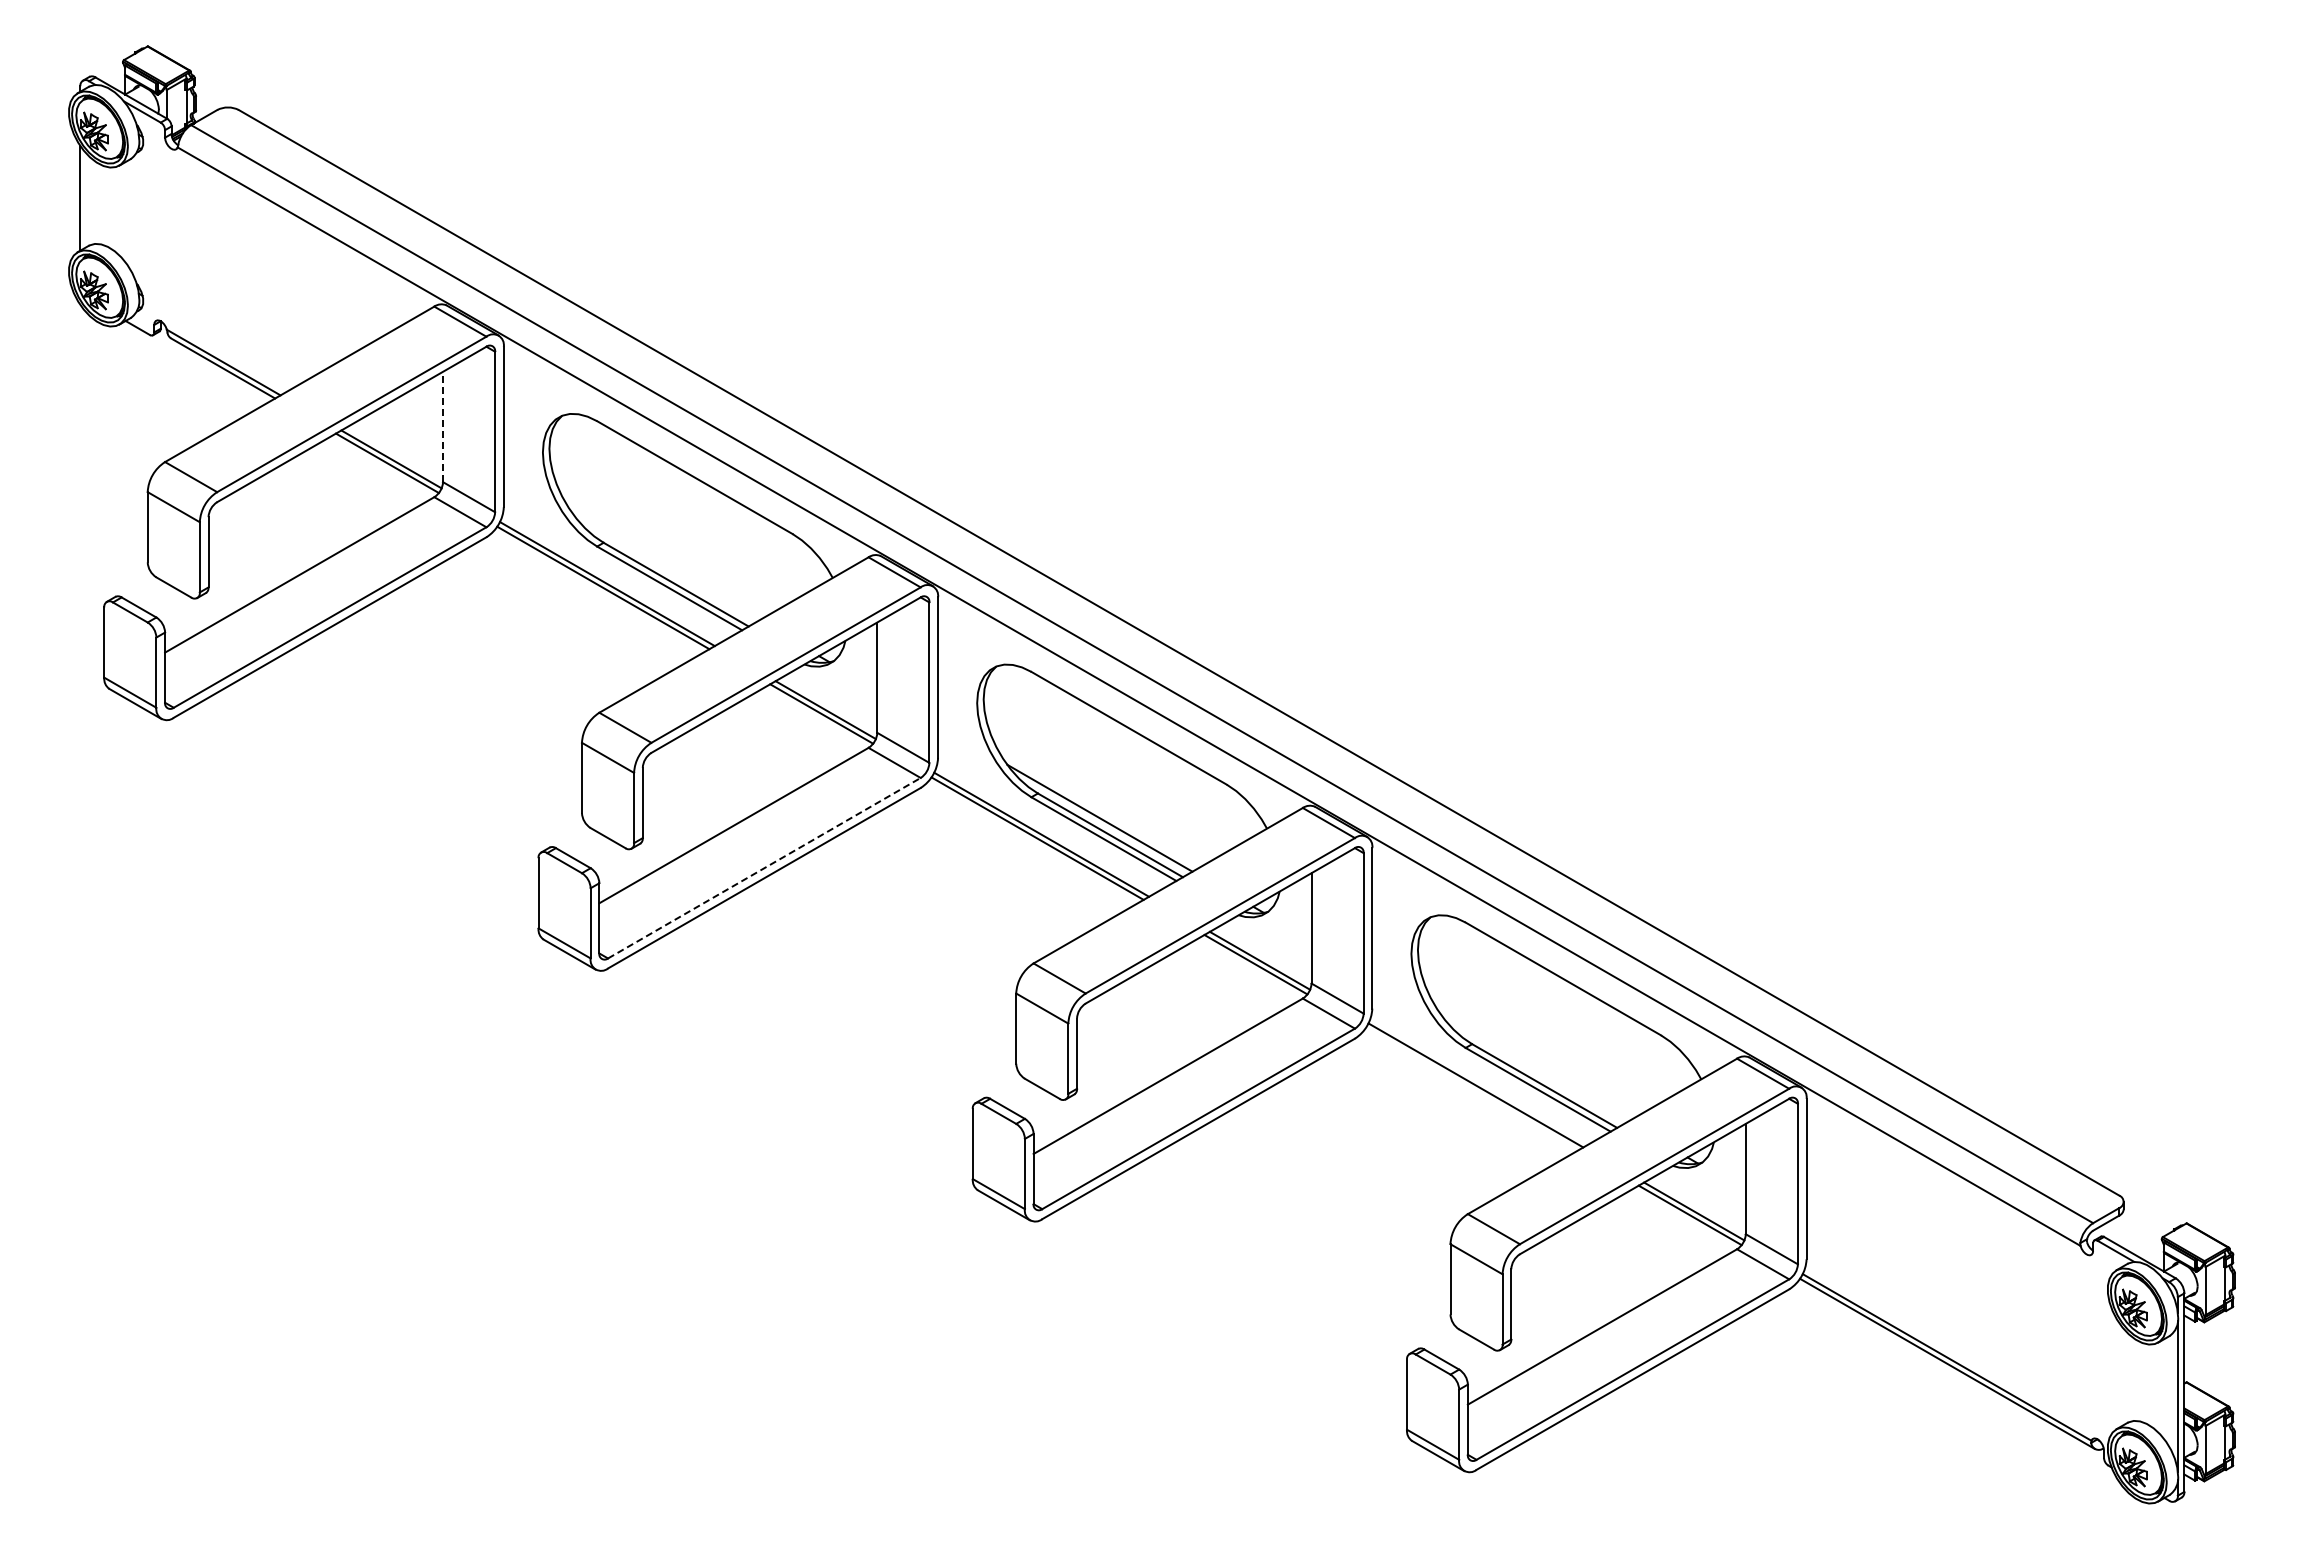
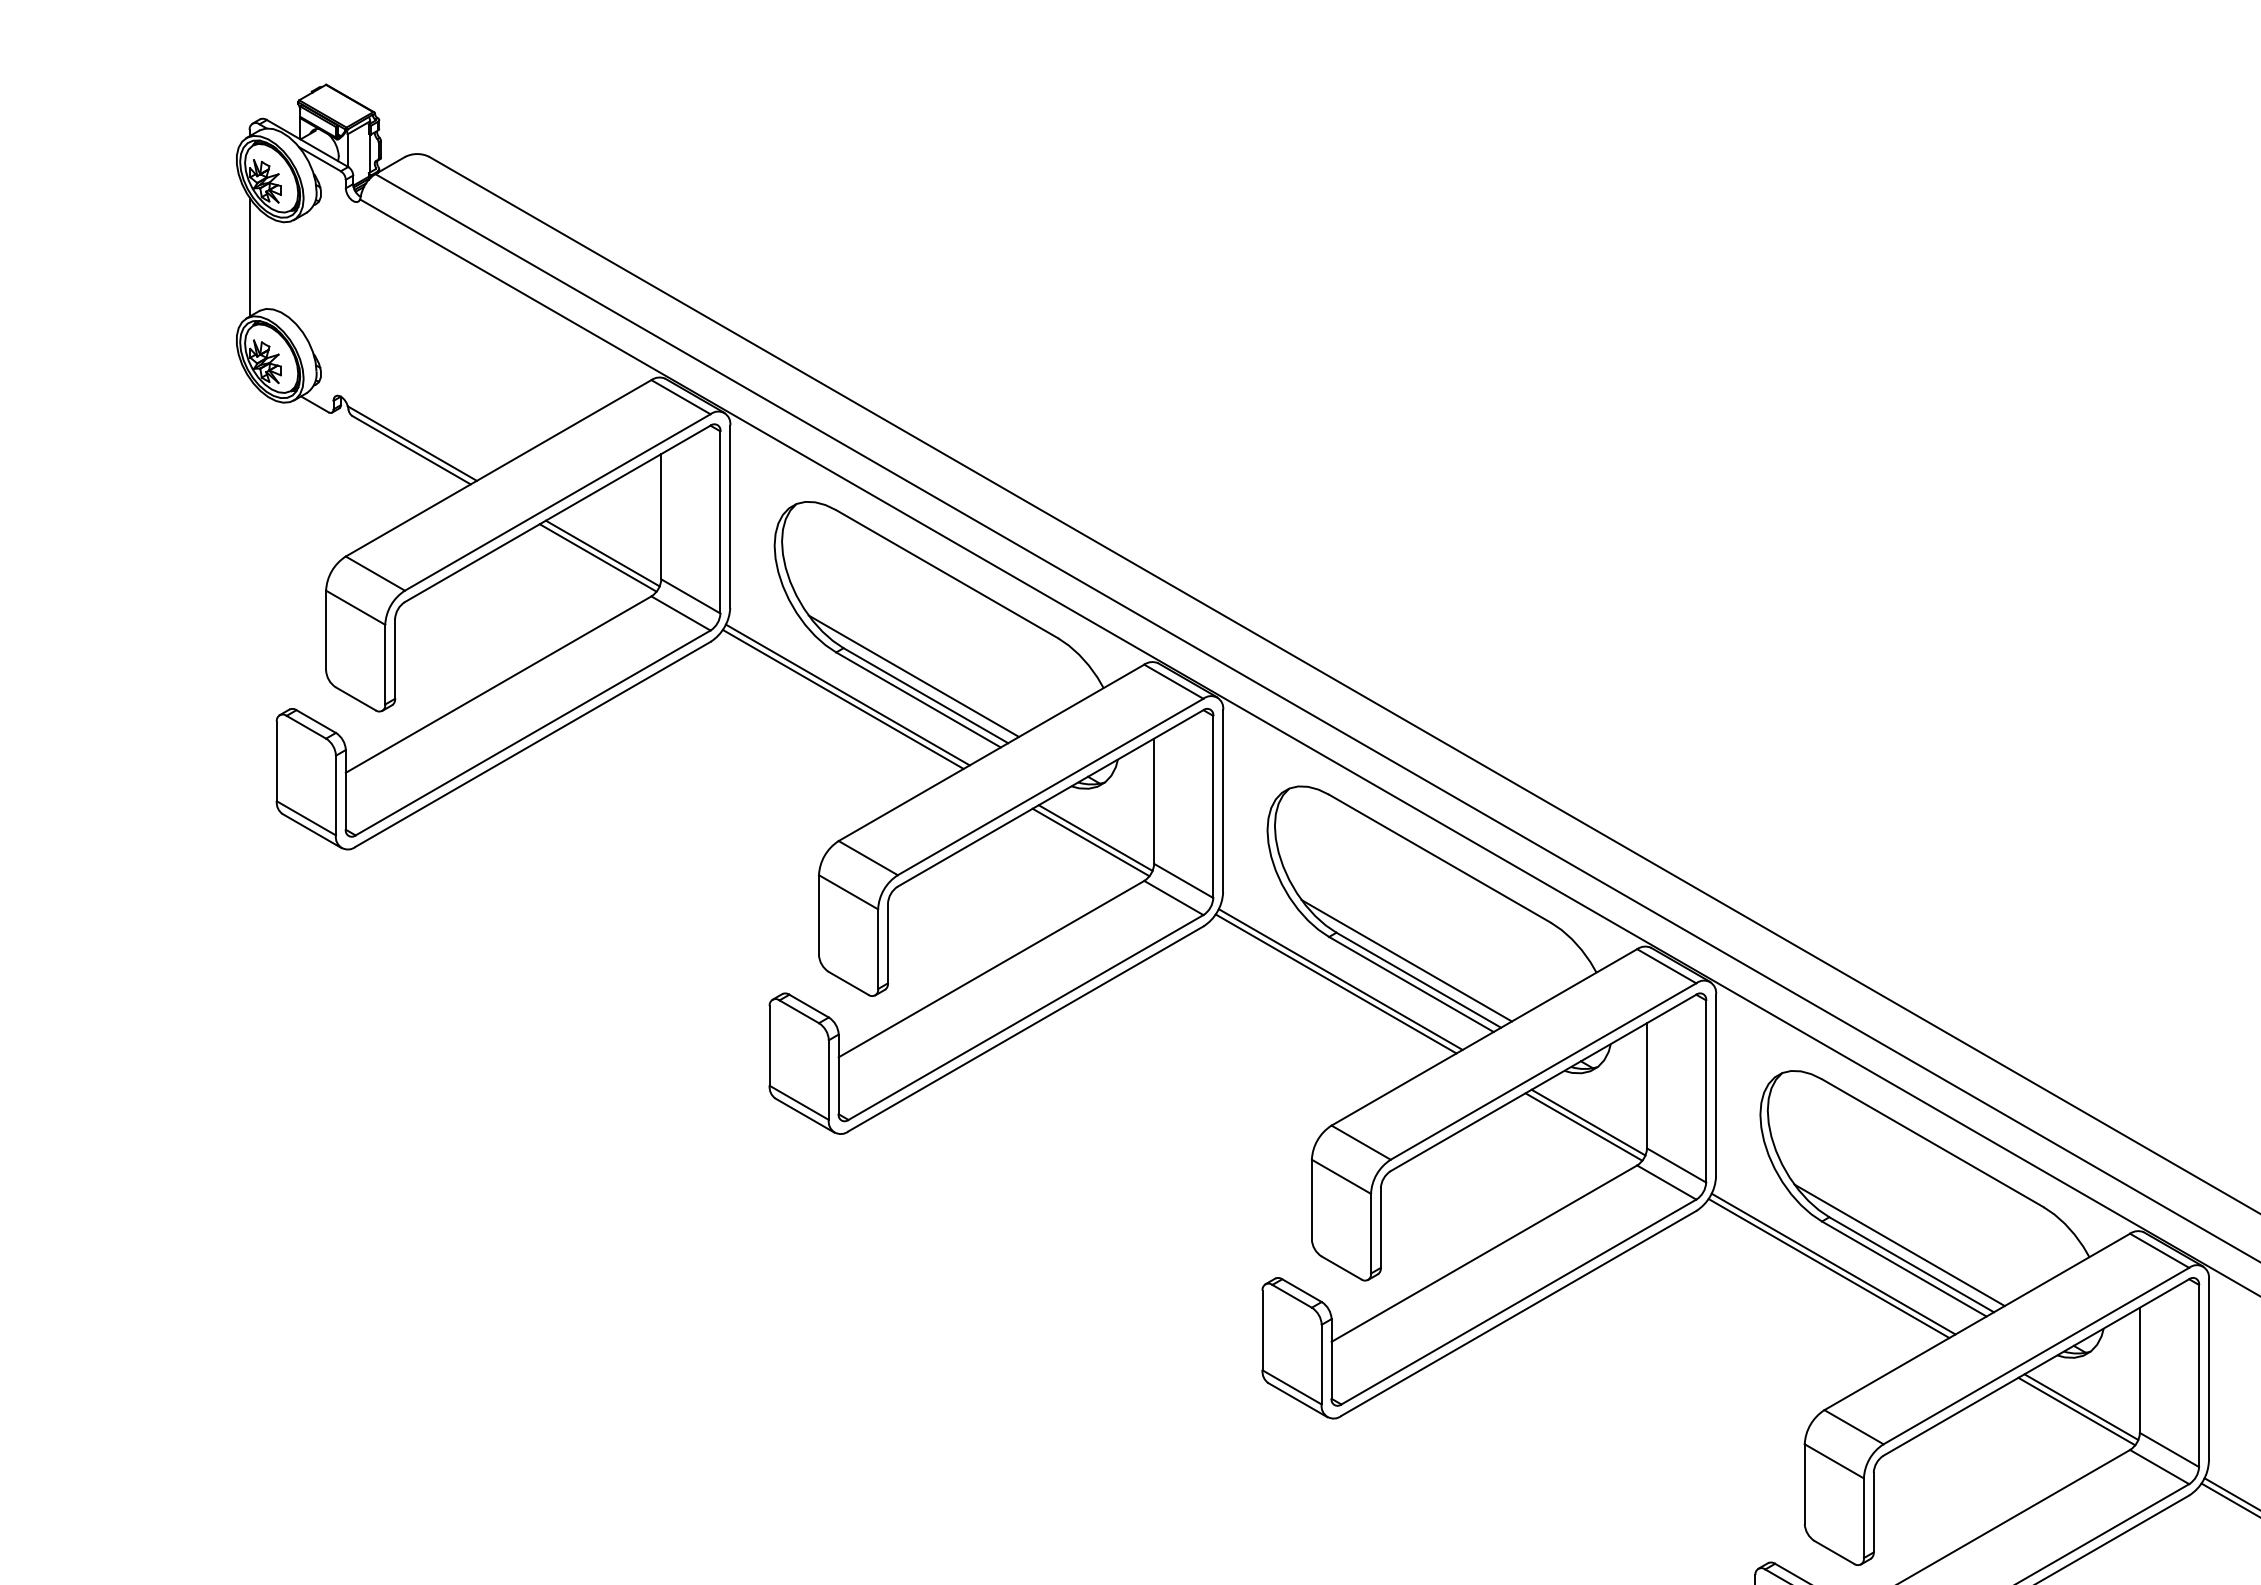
line: (443, 426) -> (661, 516), dashed -> solid
line: (665, 567) -> (913, 676), added
line: (764, 868) -> (1026, 1017), dashed -> solid
line: (1533, 1068) -> (1898, 1244), added
line: (1471, 1089) -> (1828, 1268), added

